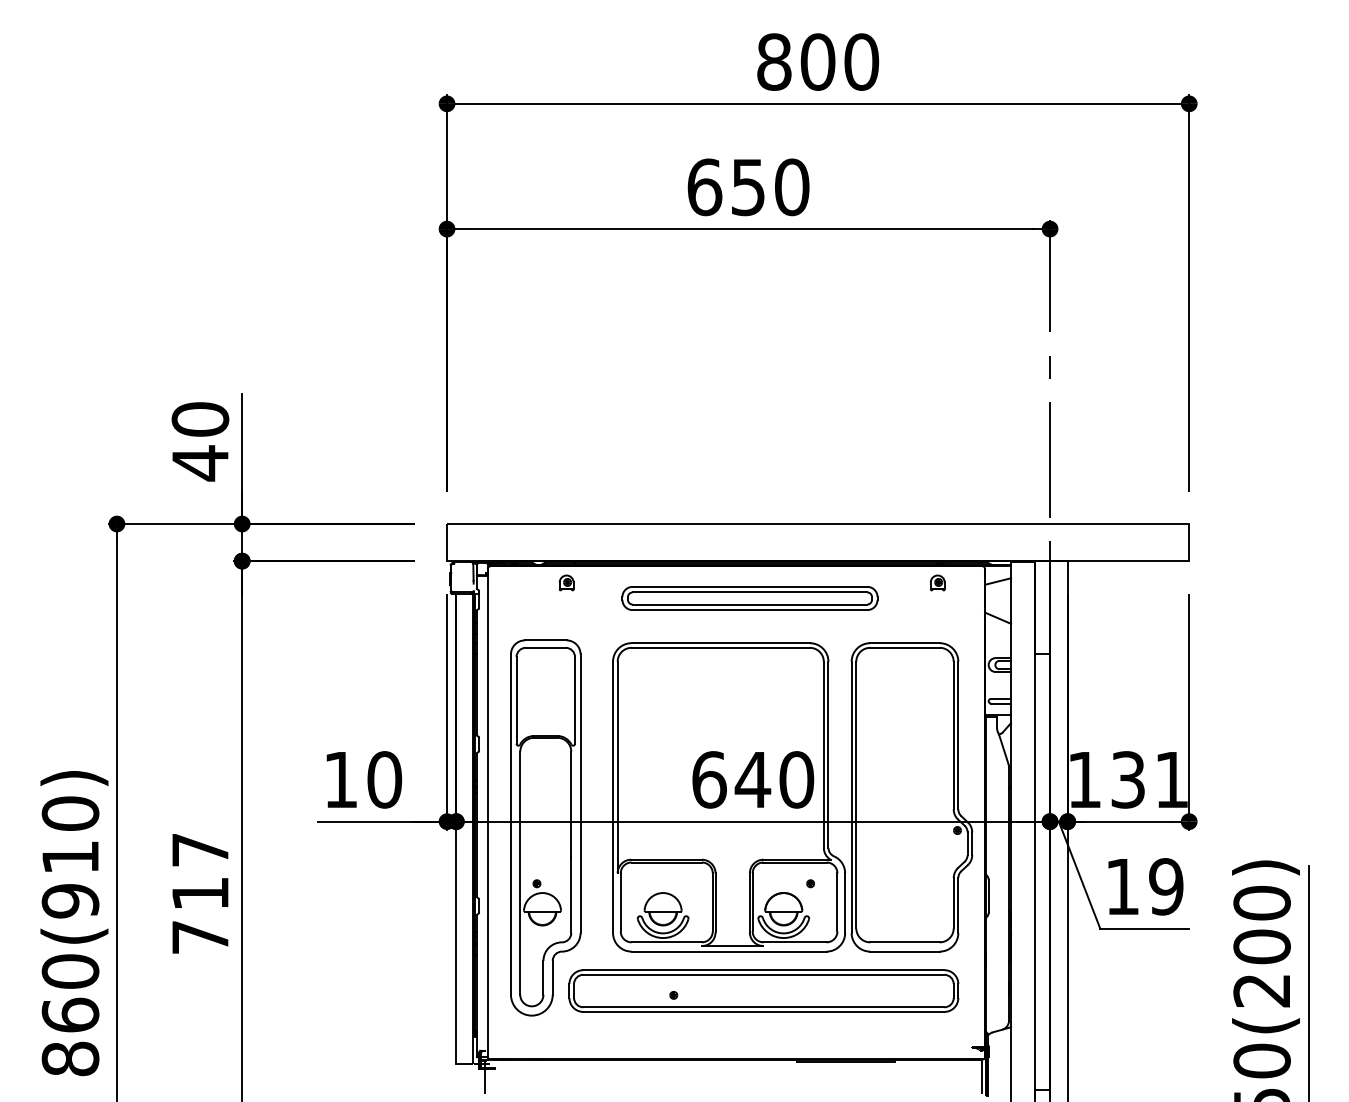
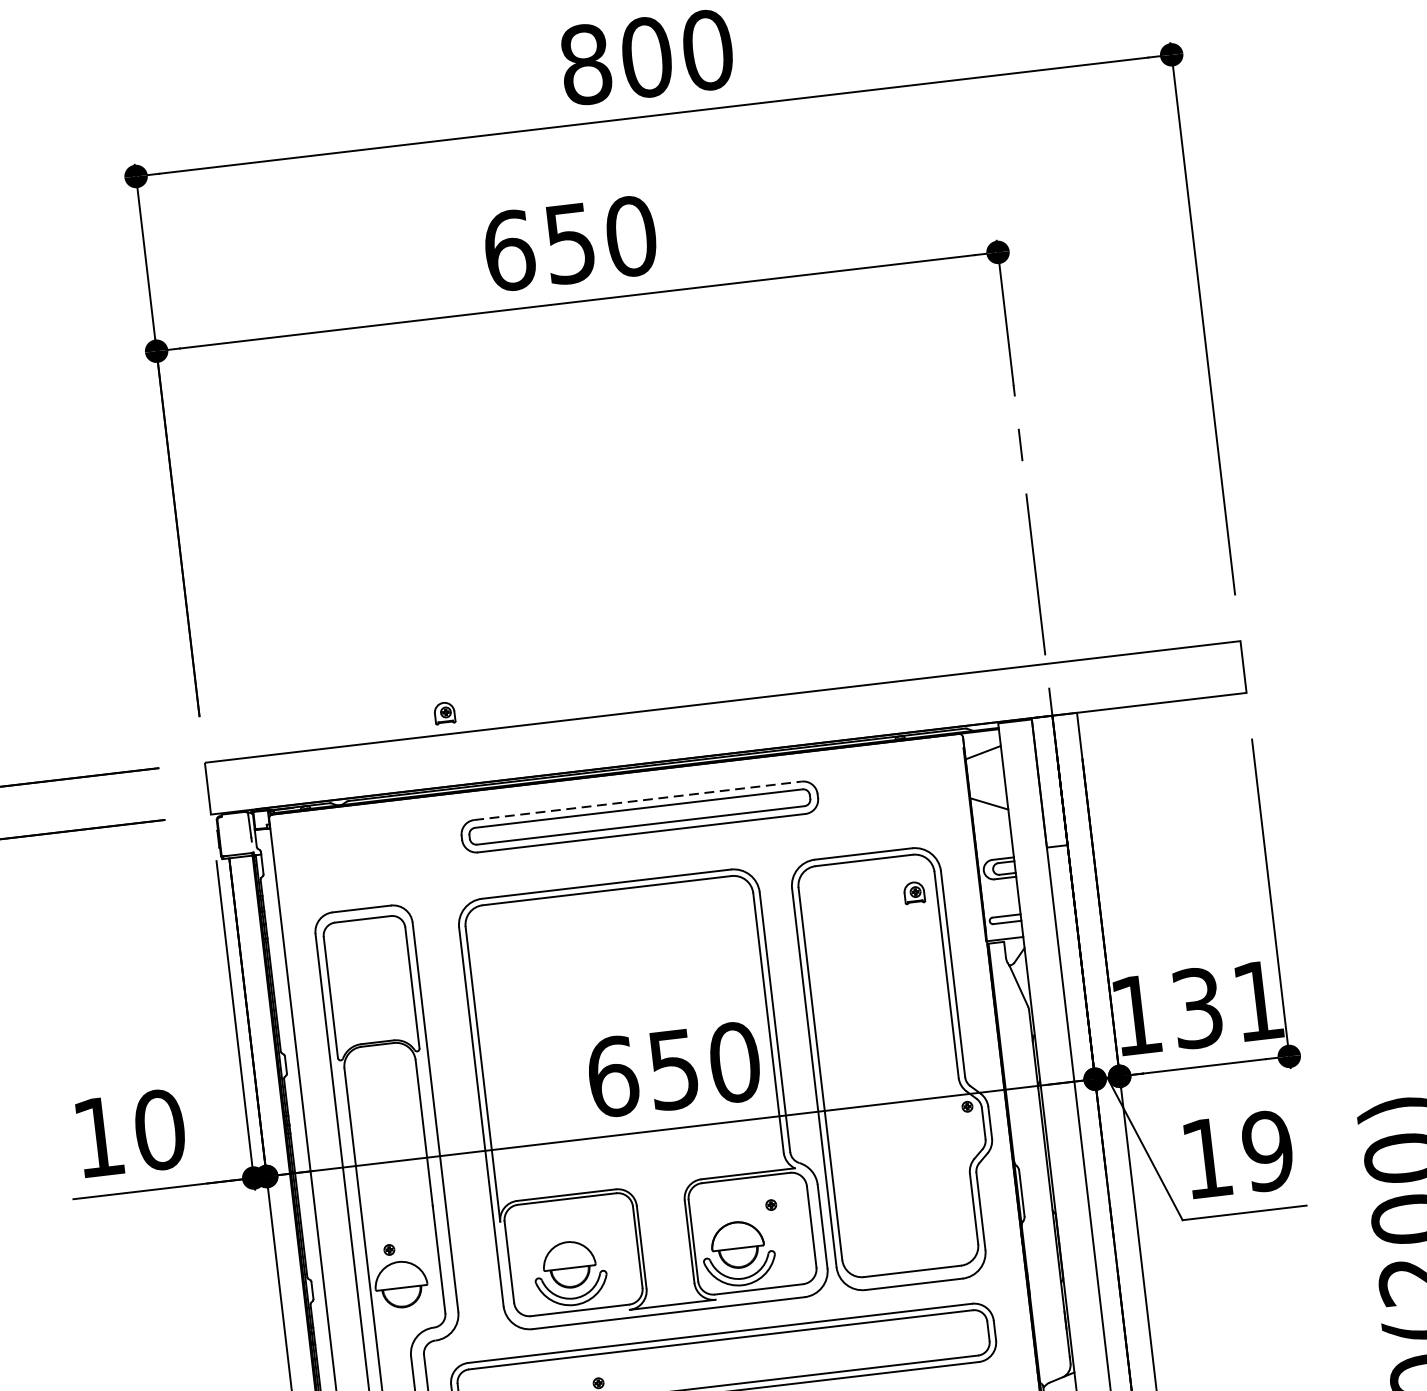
part: (566, 582) -> (444, 712), moved
part: (937, 582) -> (913, 892), moved
line: (750, 586) -> (638, 800), solid -> dashed
text: (752, 780) -> (673, 1070), 640 -> 650

